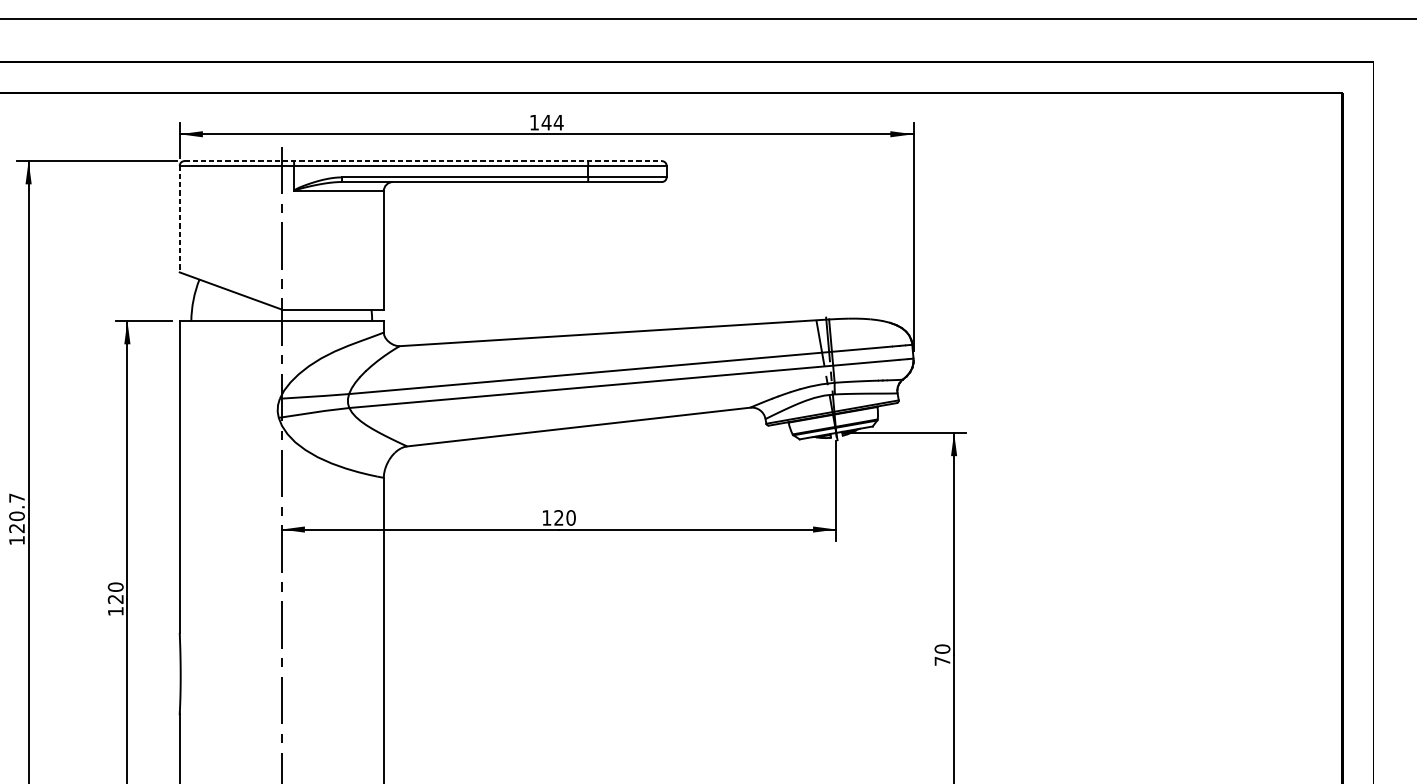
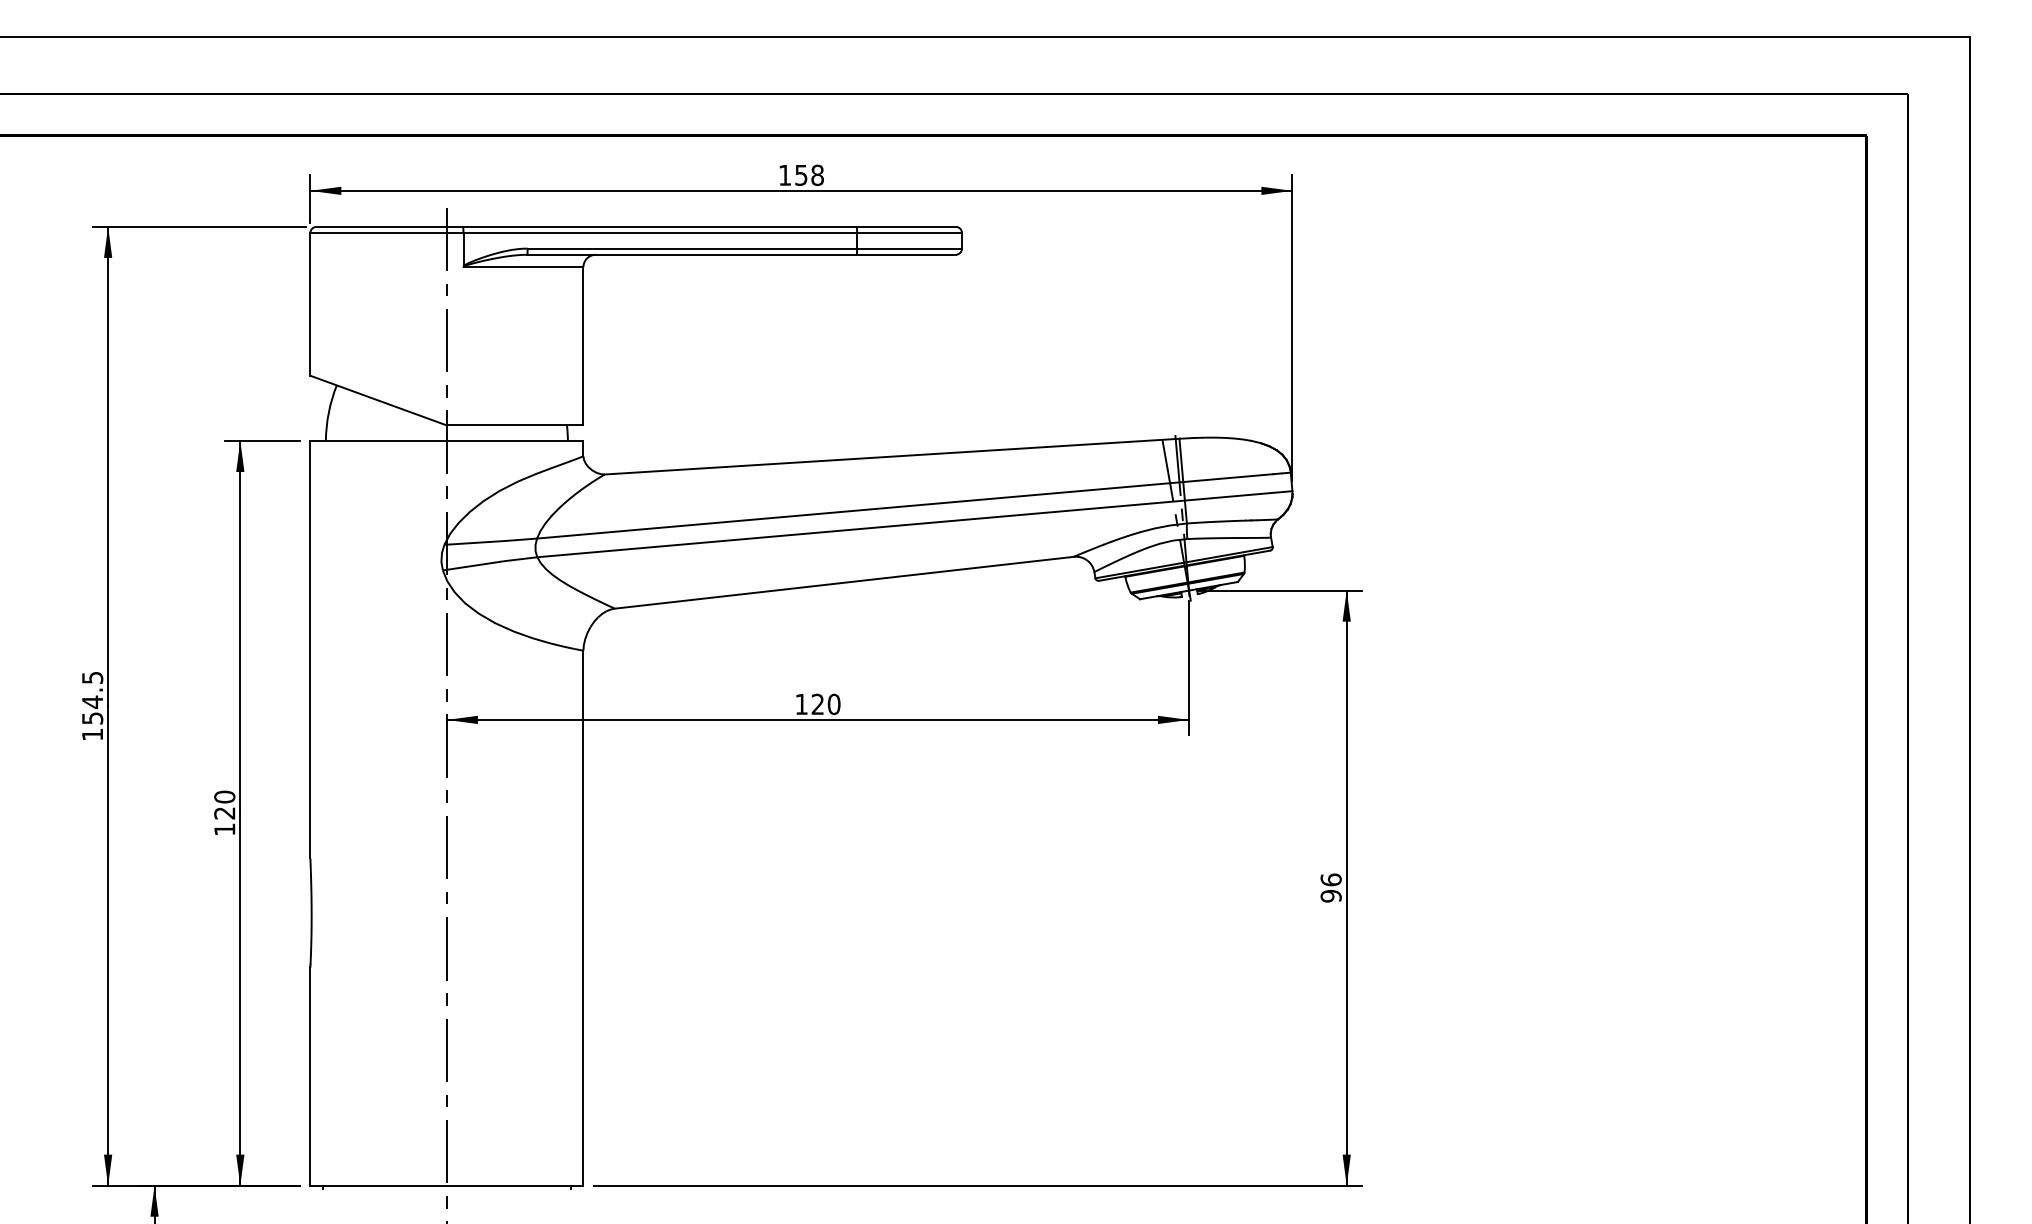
text: (552, 122) -> (809, 174), 144 -> 158
line: (423, 160) -> (636, 226), dashed -> solid
line: (179, 219) -> (310, 304), dashed -> solid
text: (16, 513) -> (92, 698), 120.7 -> 154.5
text: (941, 654) -> (1330, 887), 70 -> 96

